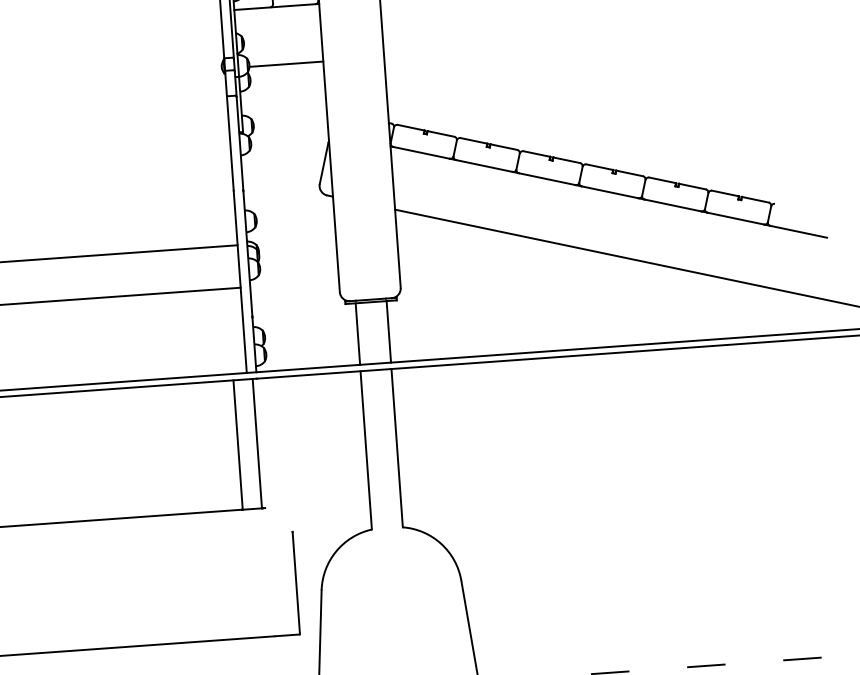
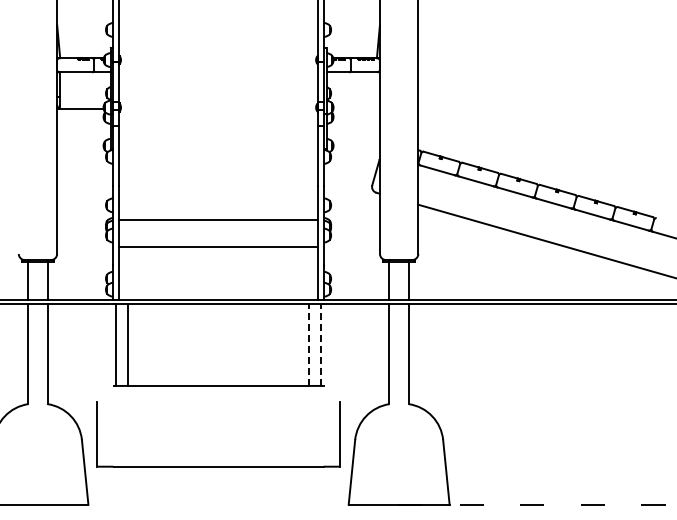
line: (285, 63) -> (356, 108), removed
line: (257, 444) -> (321, 345), solid -> dashed
line: (238, 445) -> (309, 345), solid -> dashed

